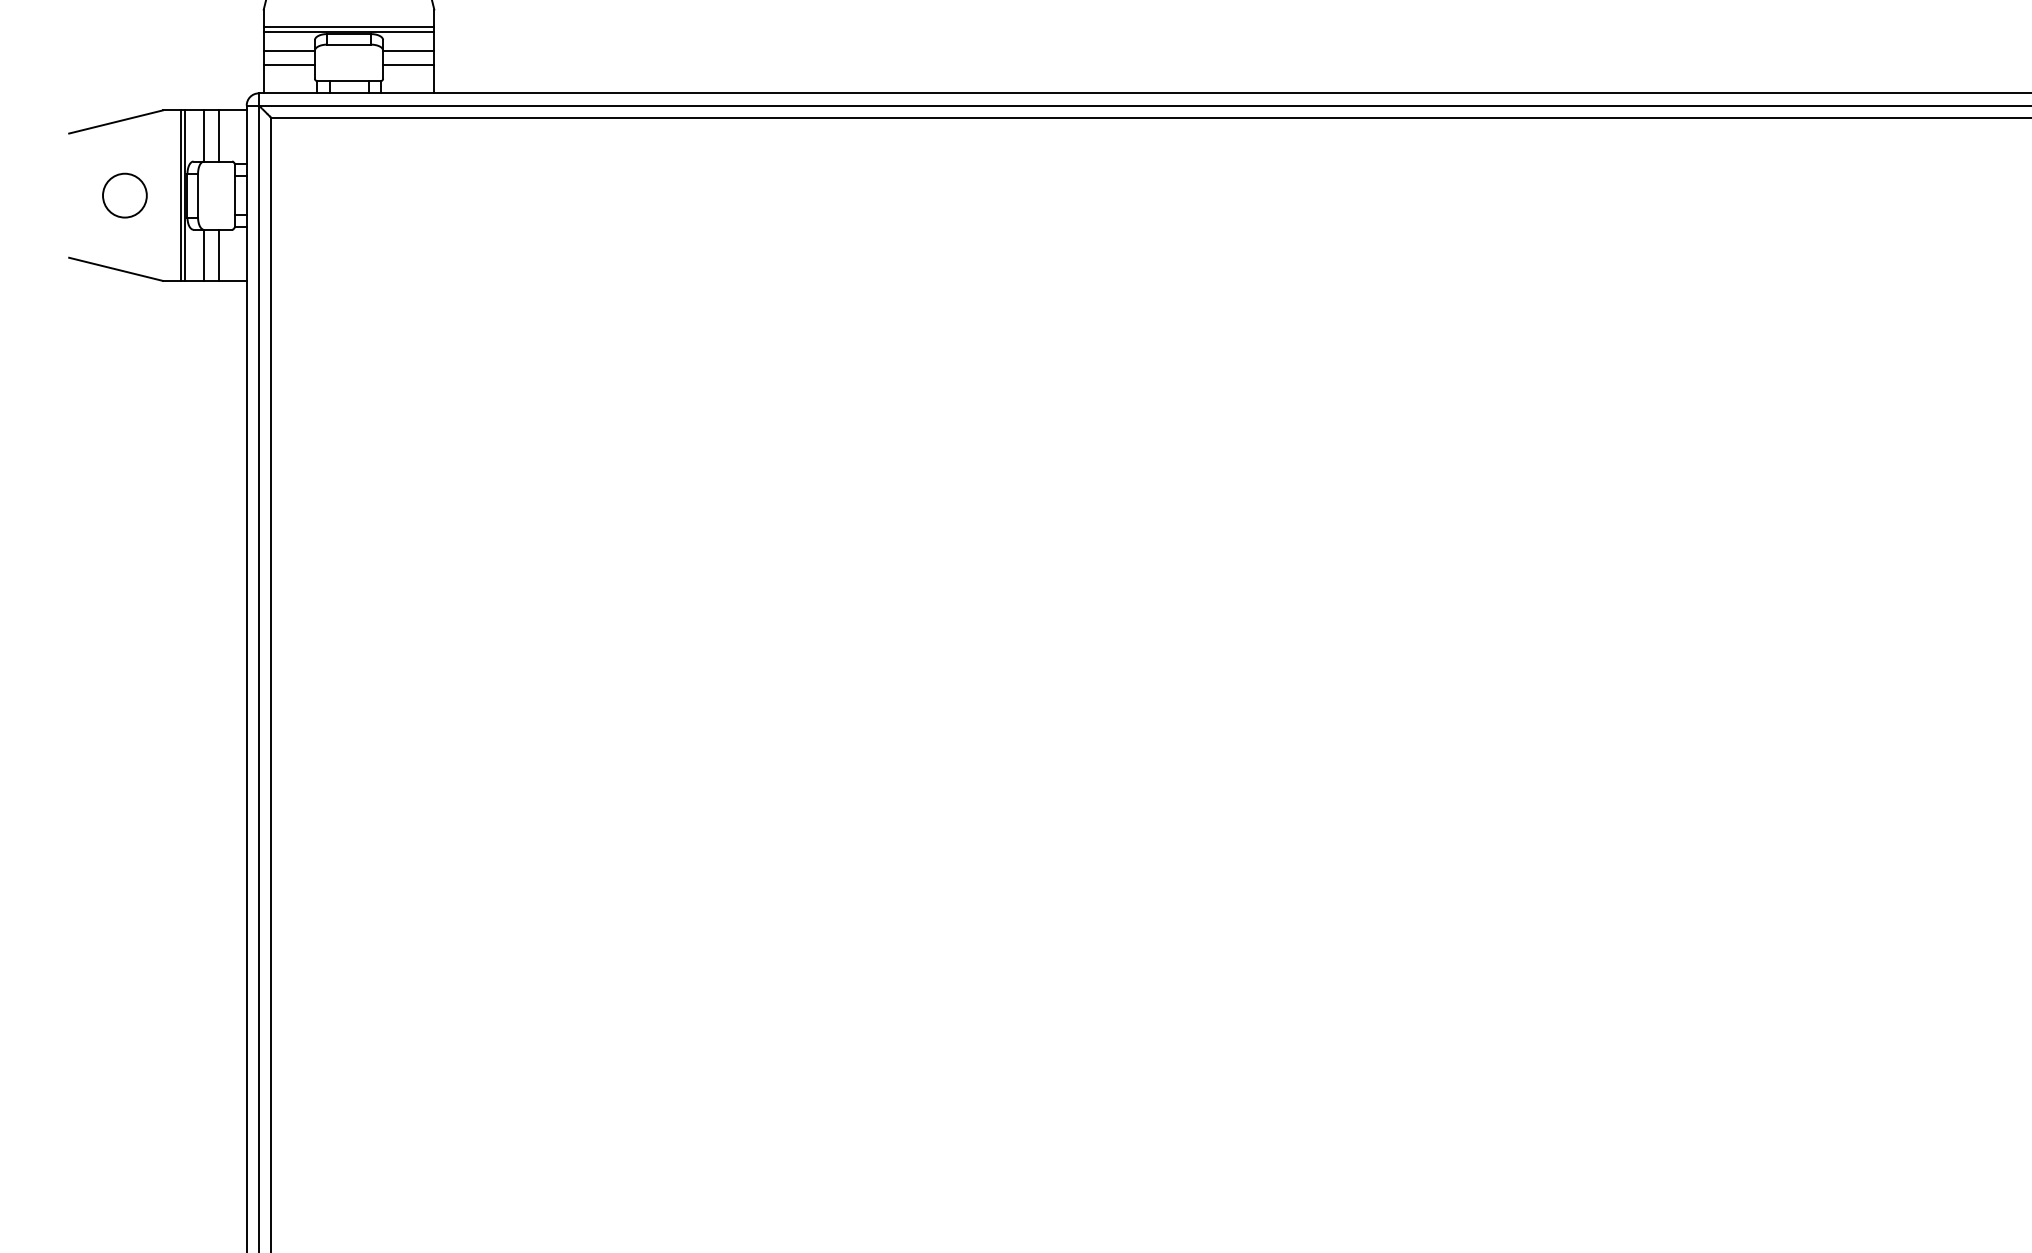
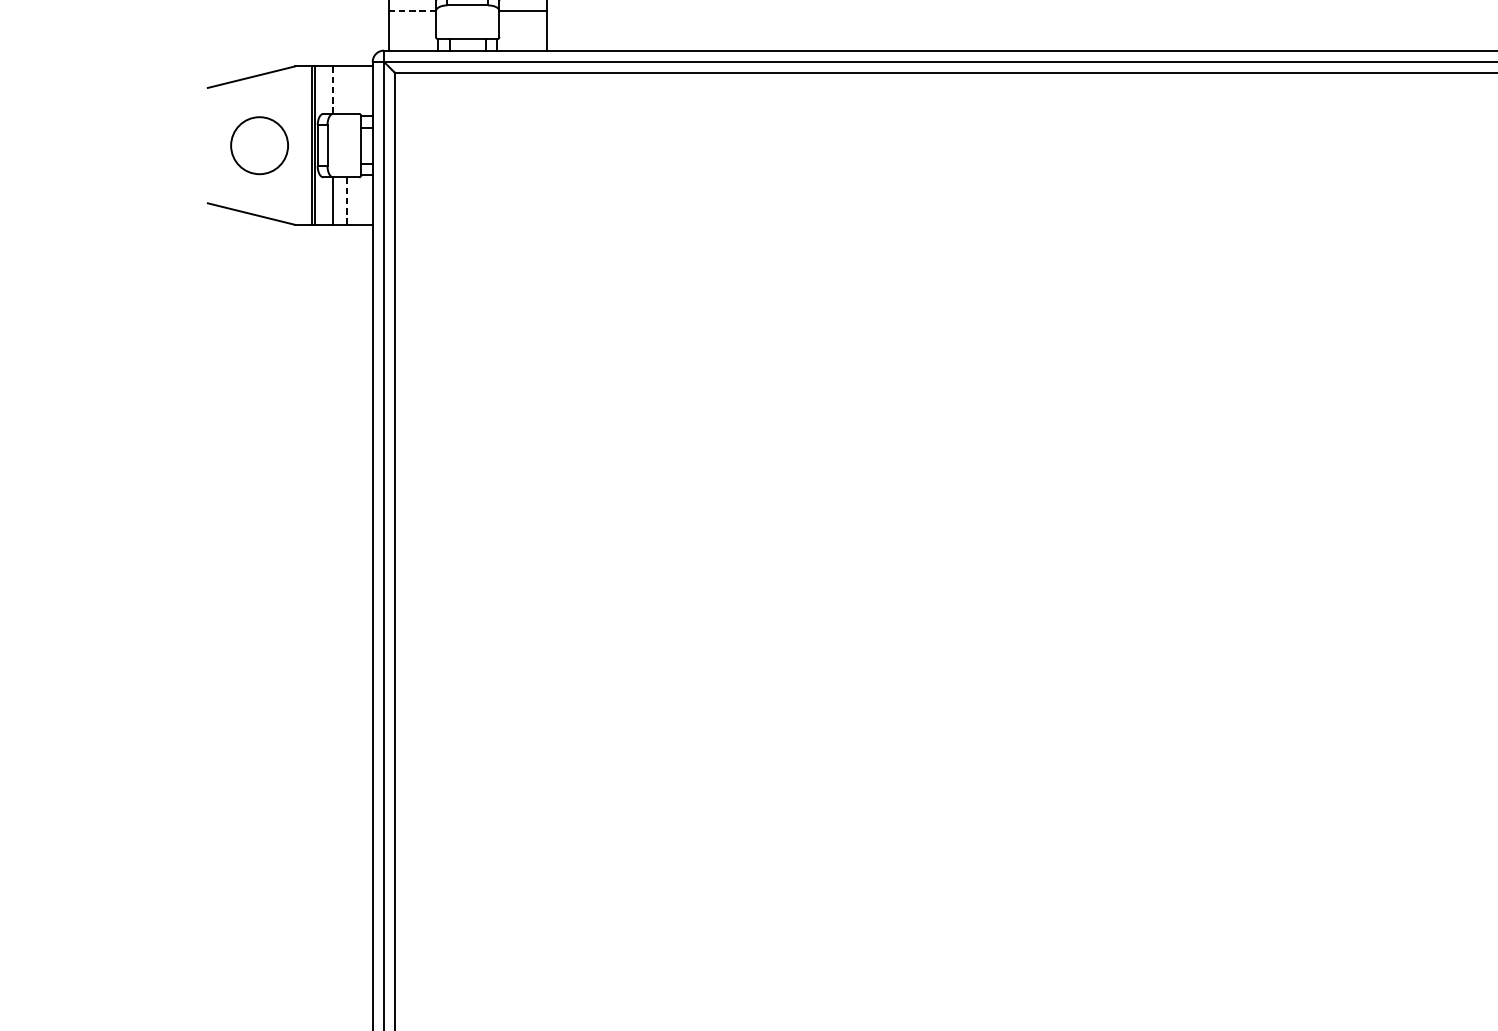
line: (289, 50) -> (412, 10), solid -> dashed
line: (288, 65) -> (411, 24), removed
line: (408, 65) -> (522, 24), removed
line: (204, 135) -> (333, 89), solid -> dashed
line: (218, 135) -> (346, 89), removed
circle: (124, 195) -> (259, 145), size x1.4
line: (218, 255) -> (346, 201), solid -> dashed

